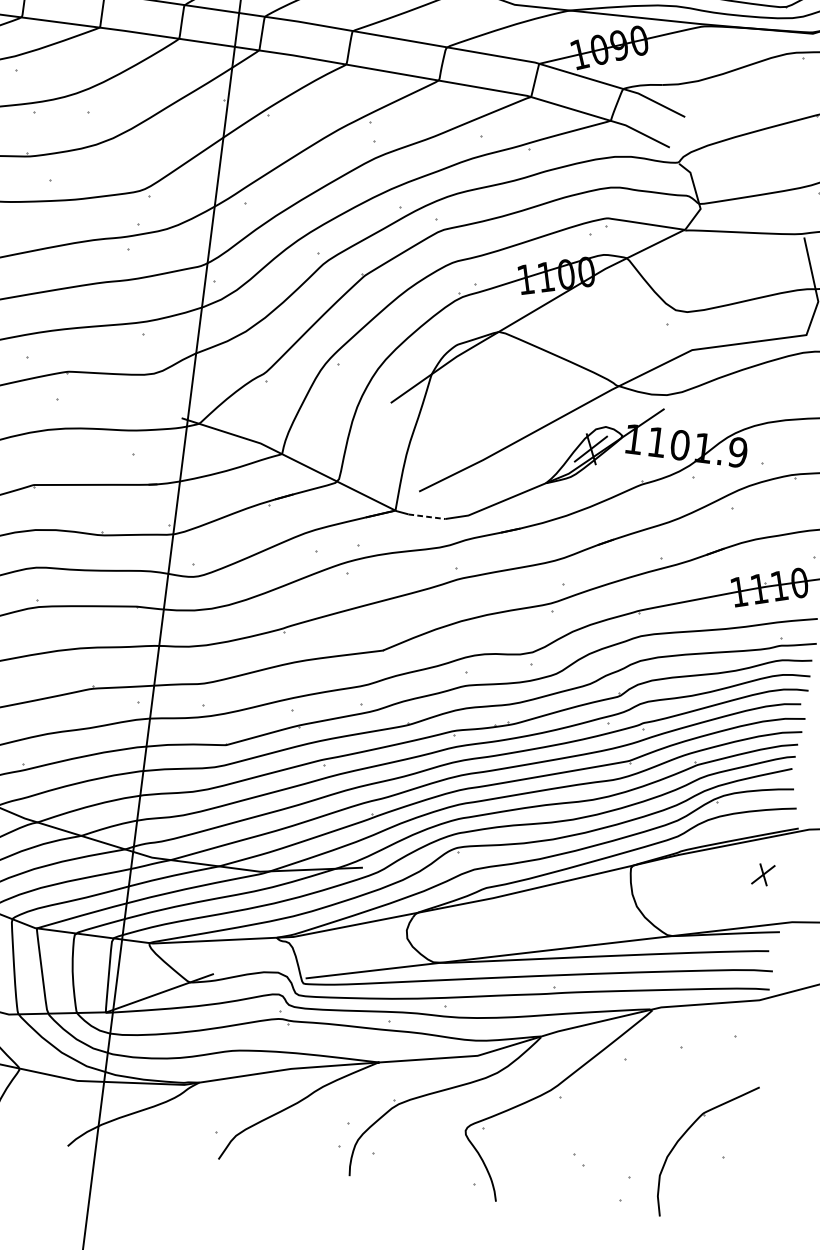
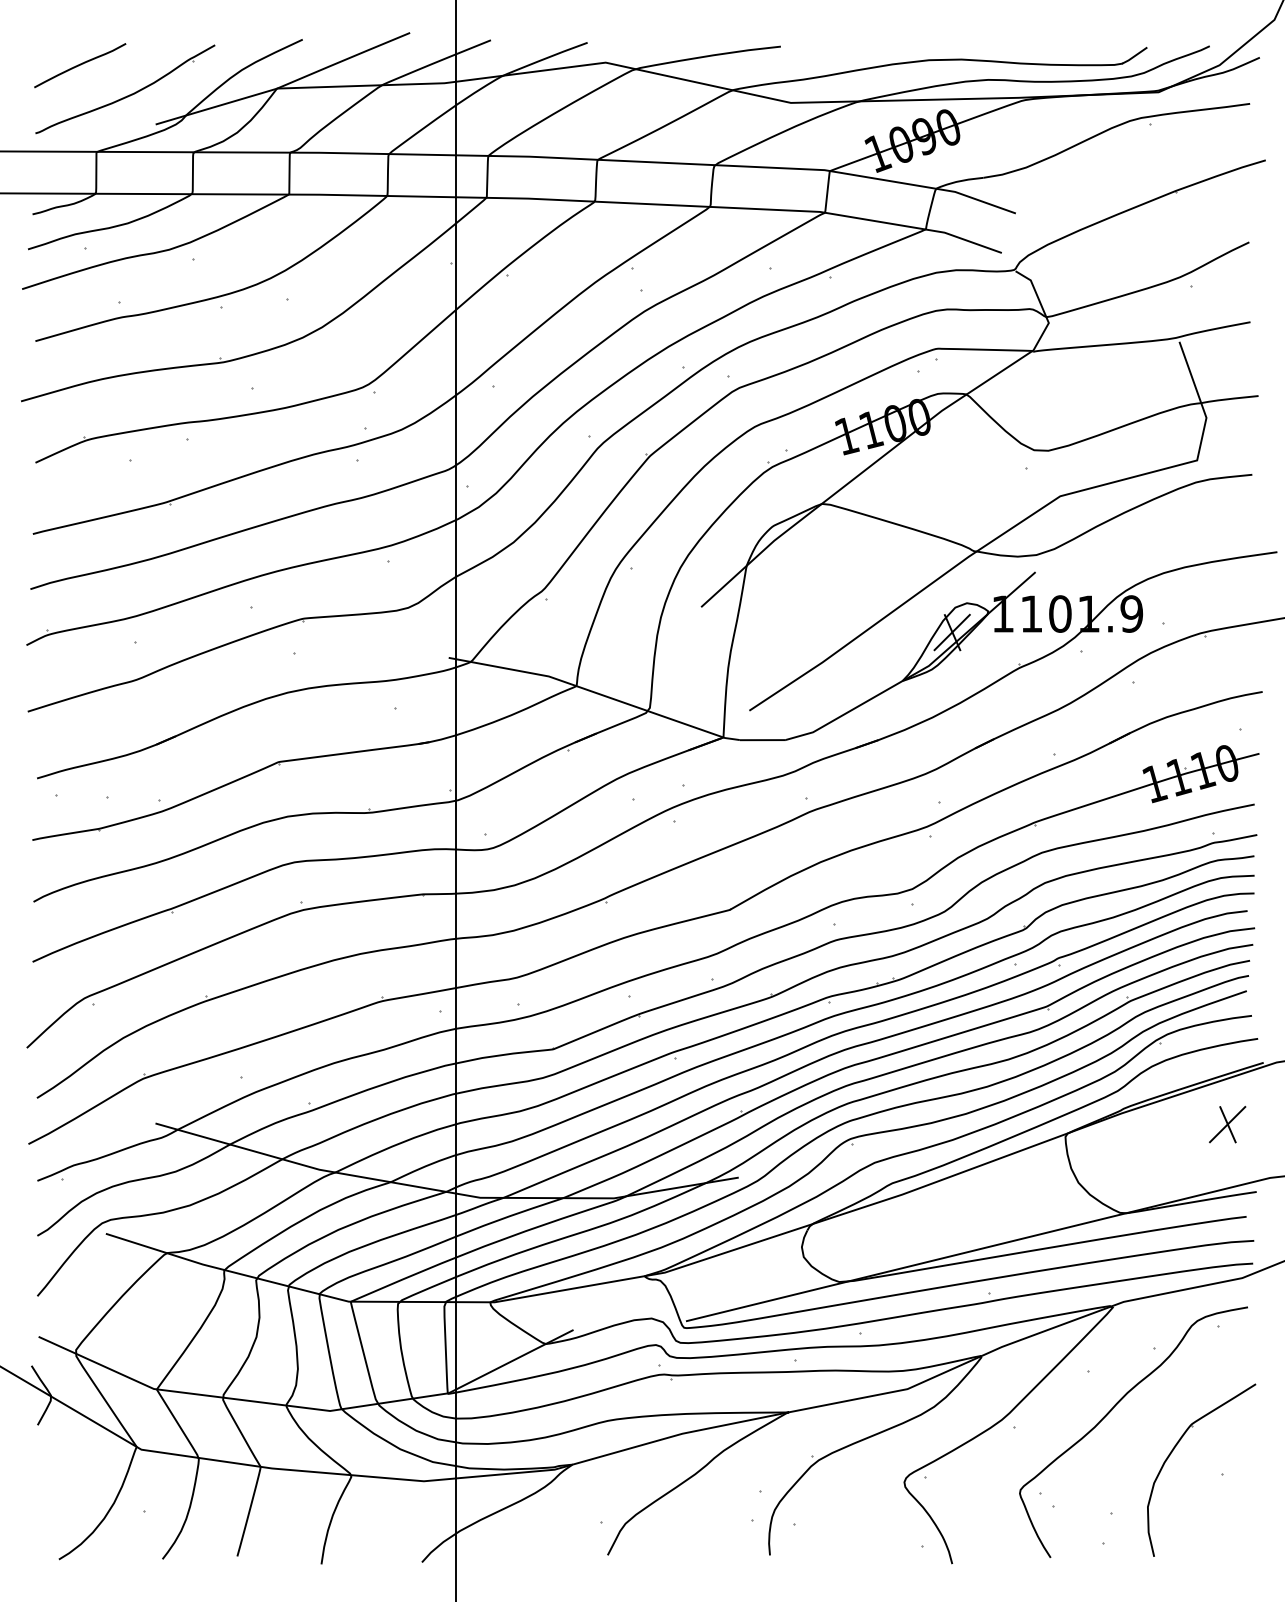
line: (427, 517) -> (763, 740), dashed -> solid
part: (763, 874) -> (1227, 1124), size x1.43
curve: (641, 1094) -> (1112, 1410), added

